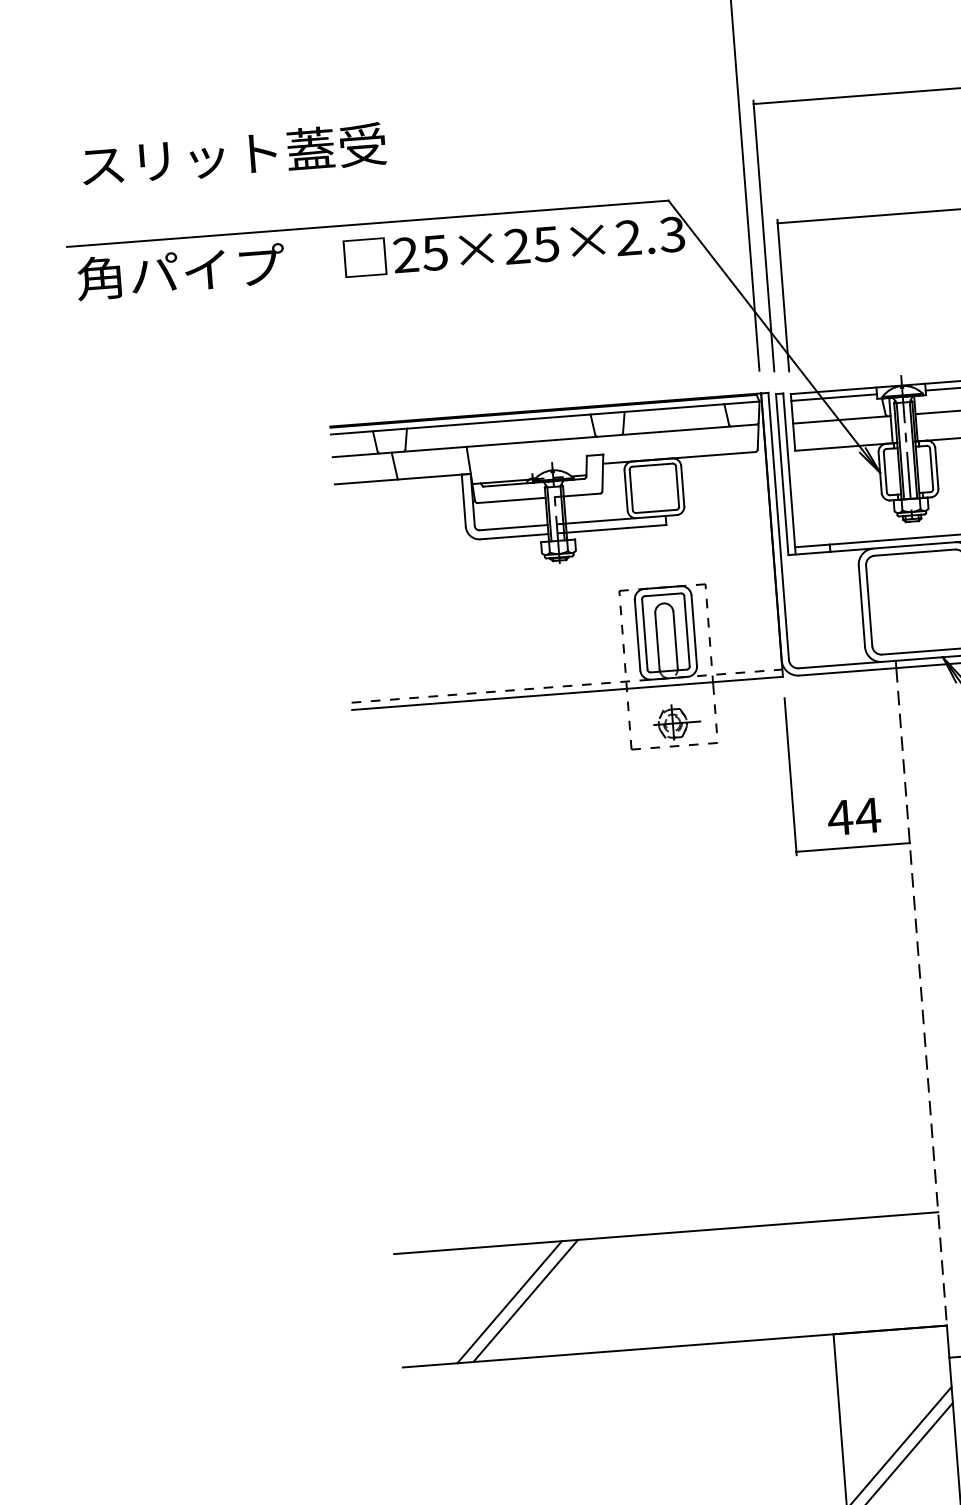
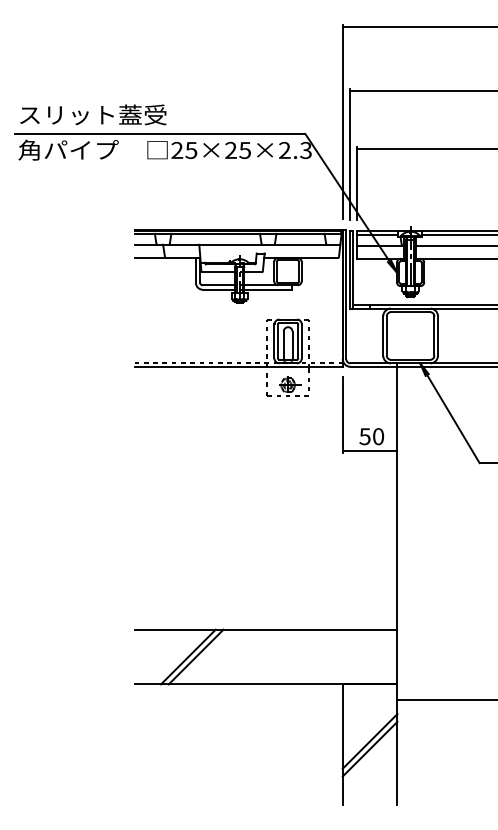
text: (234, 153) -> (93, 114), moved
text: (853, 816) -> (371, 436), 44 -> 50
line: (921, 996) -> (397, 525), dashed -> solid

